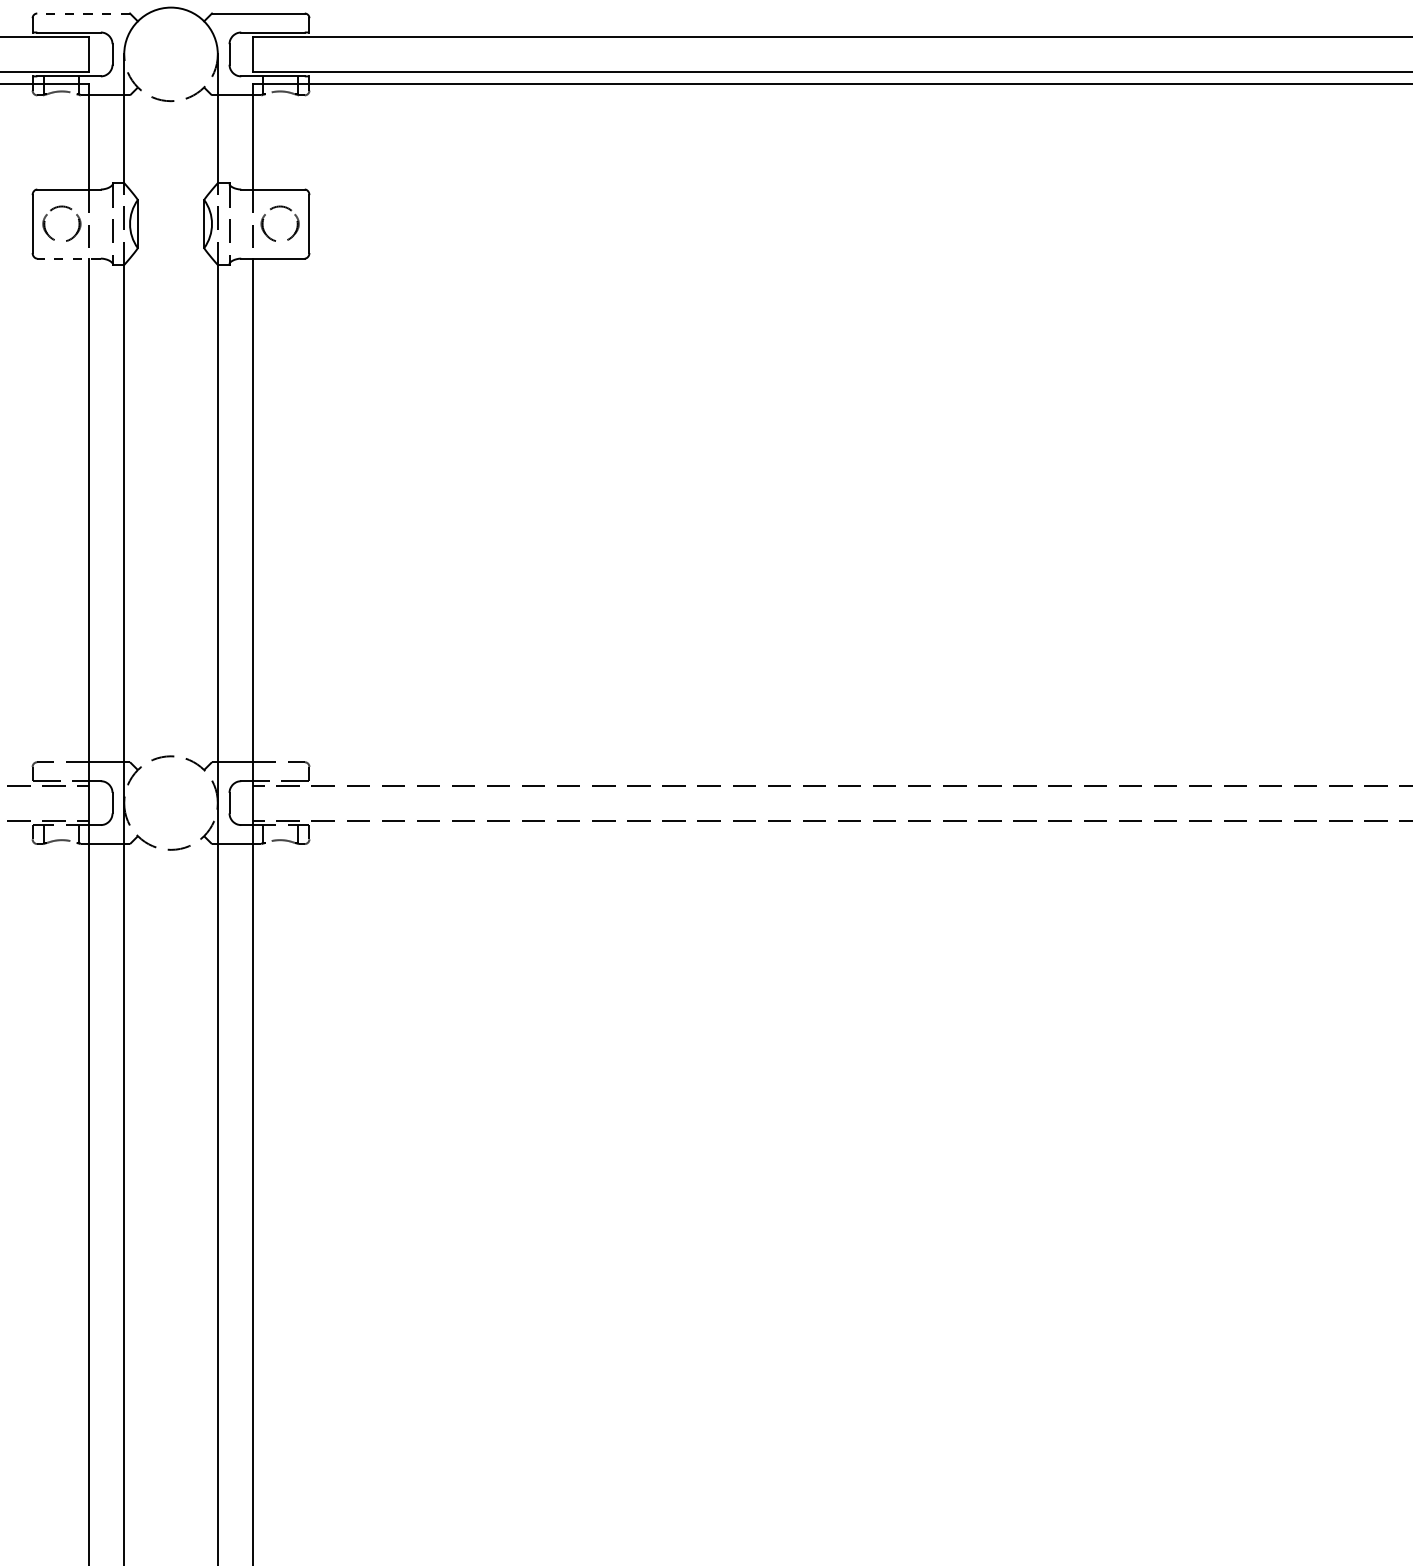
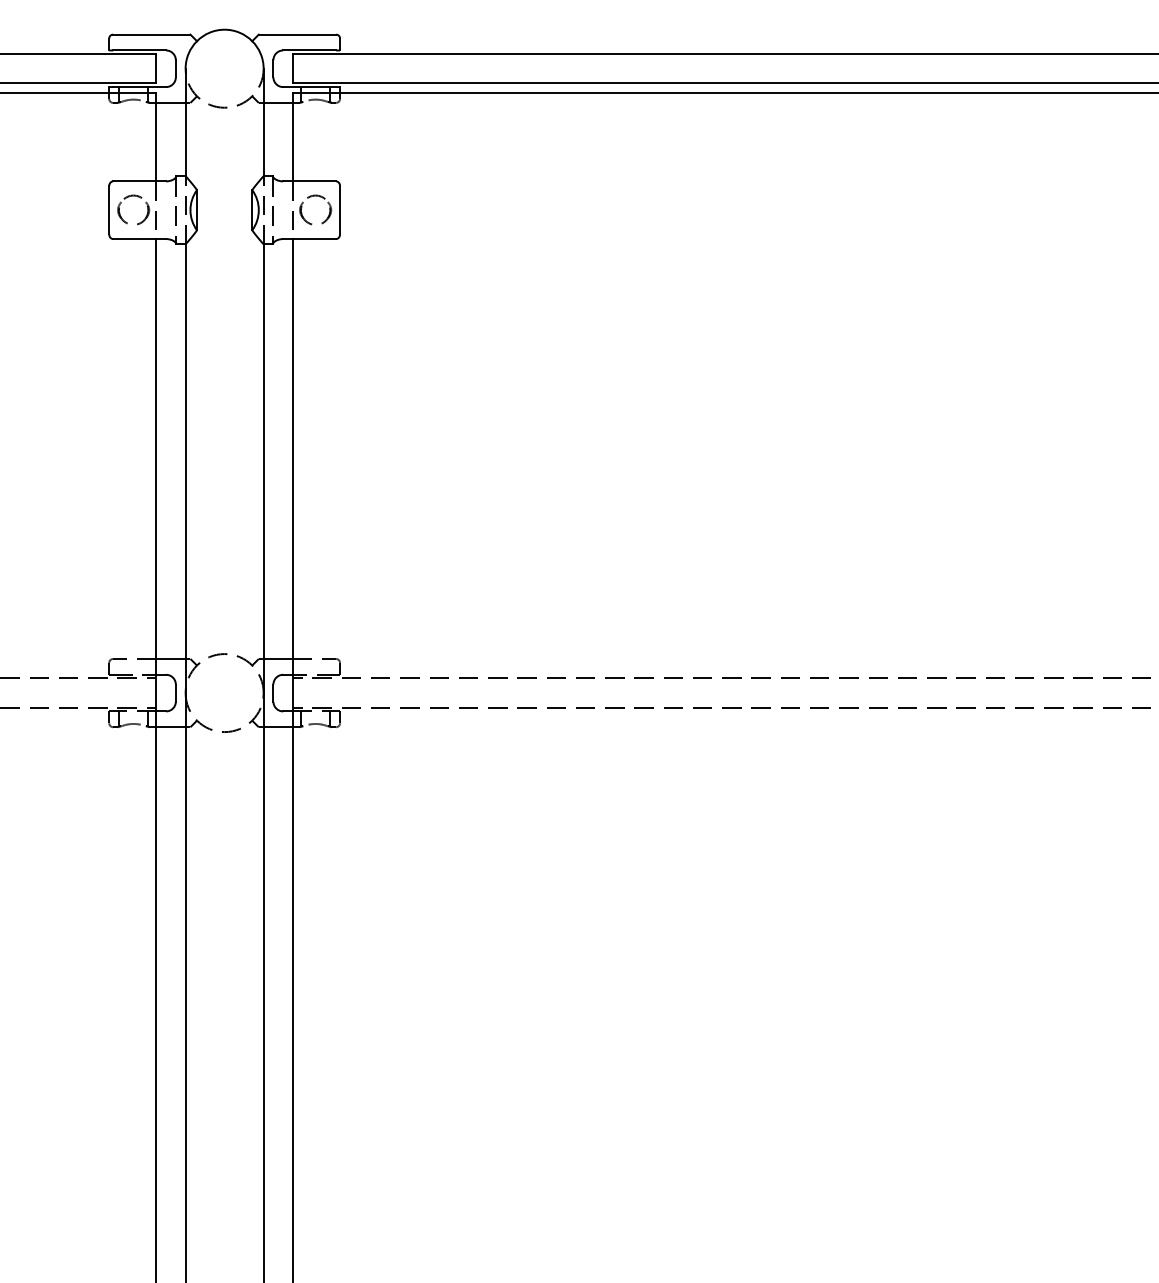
line: (83, 13) -> (151, 34), dashed -> solid
line: (69, 258) -> (139, 238), dashed -> solid

